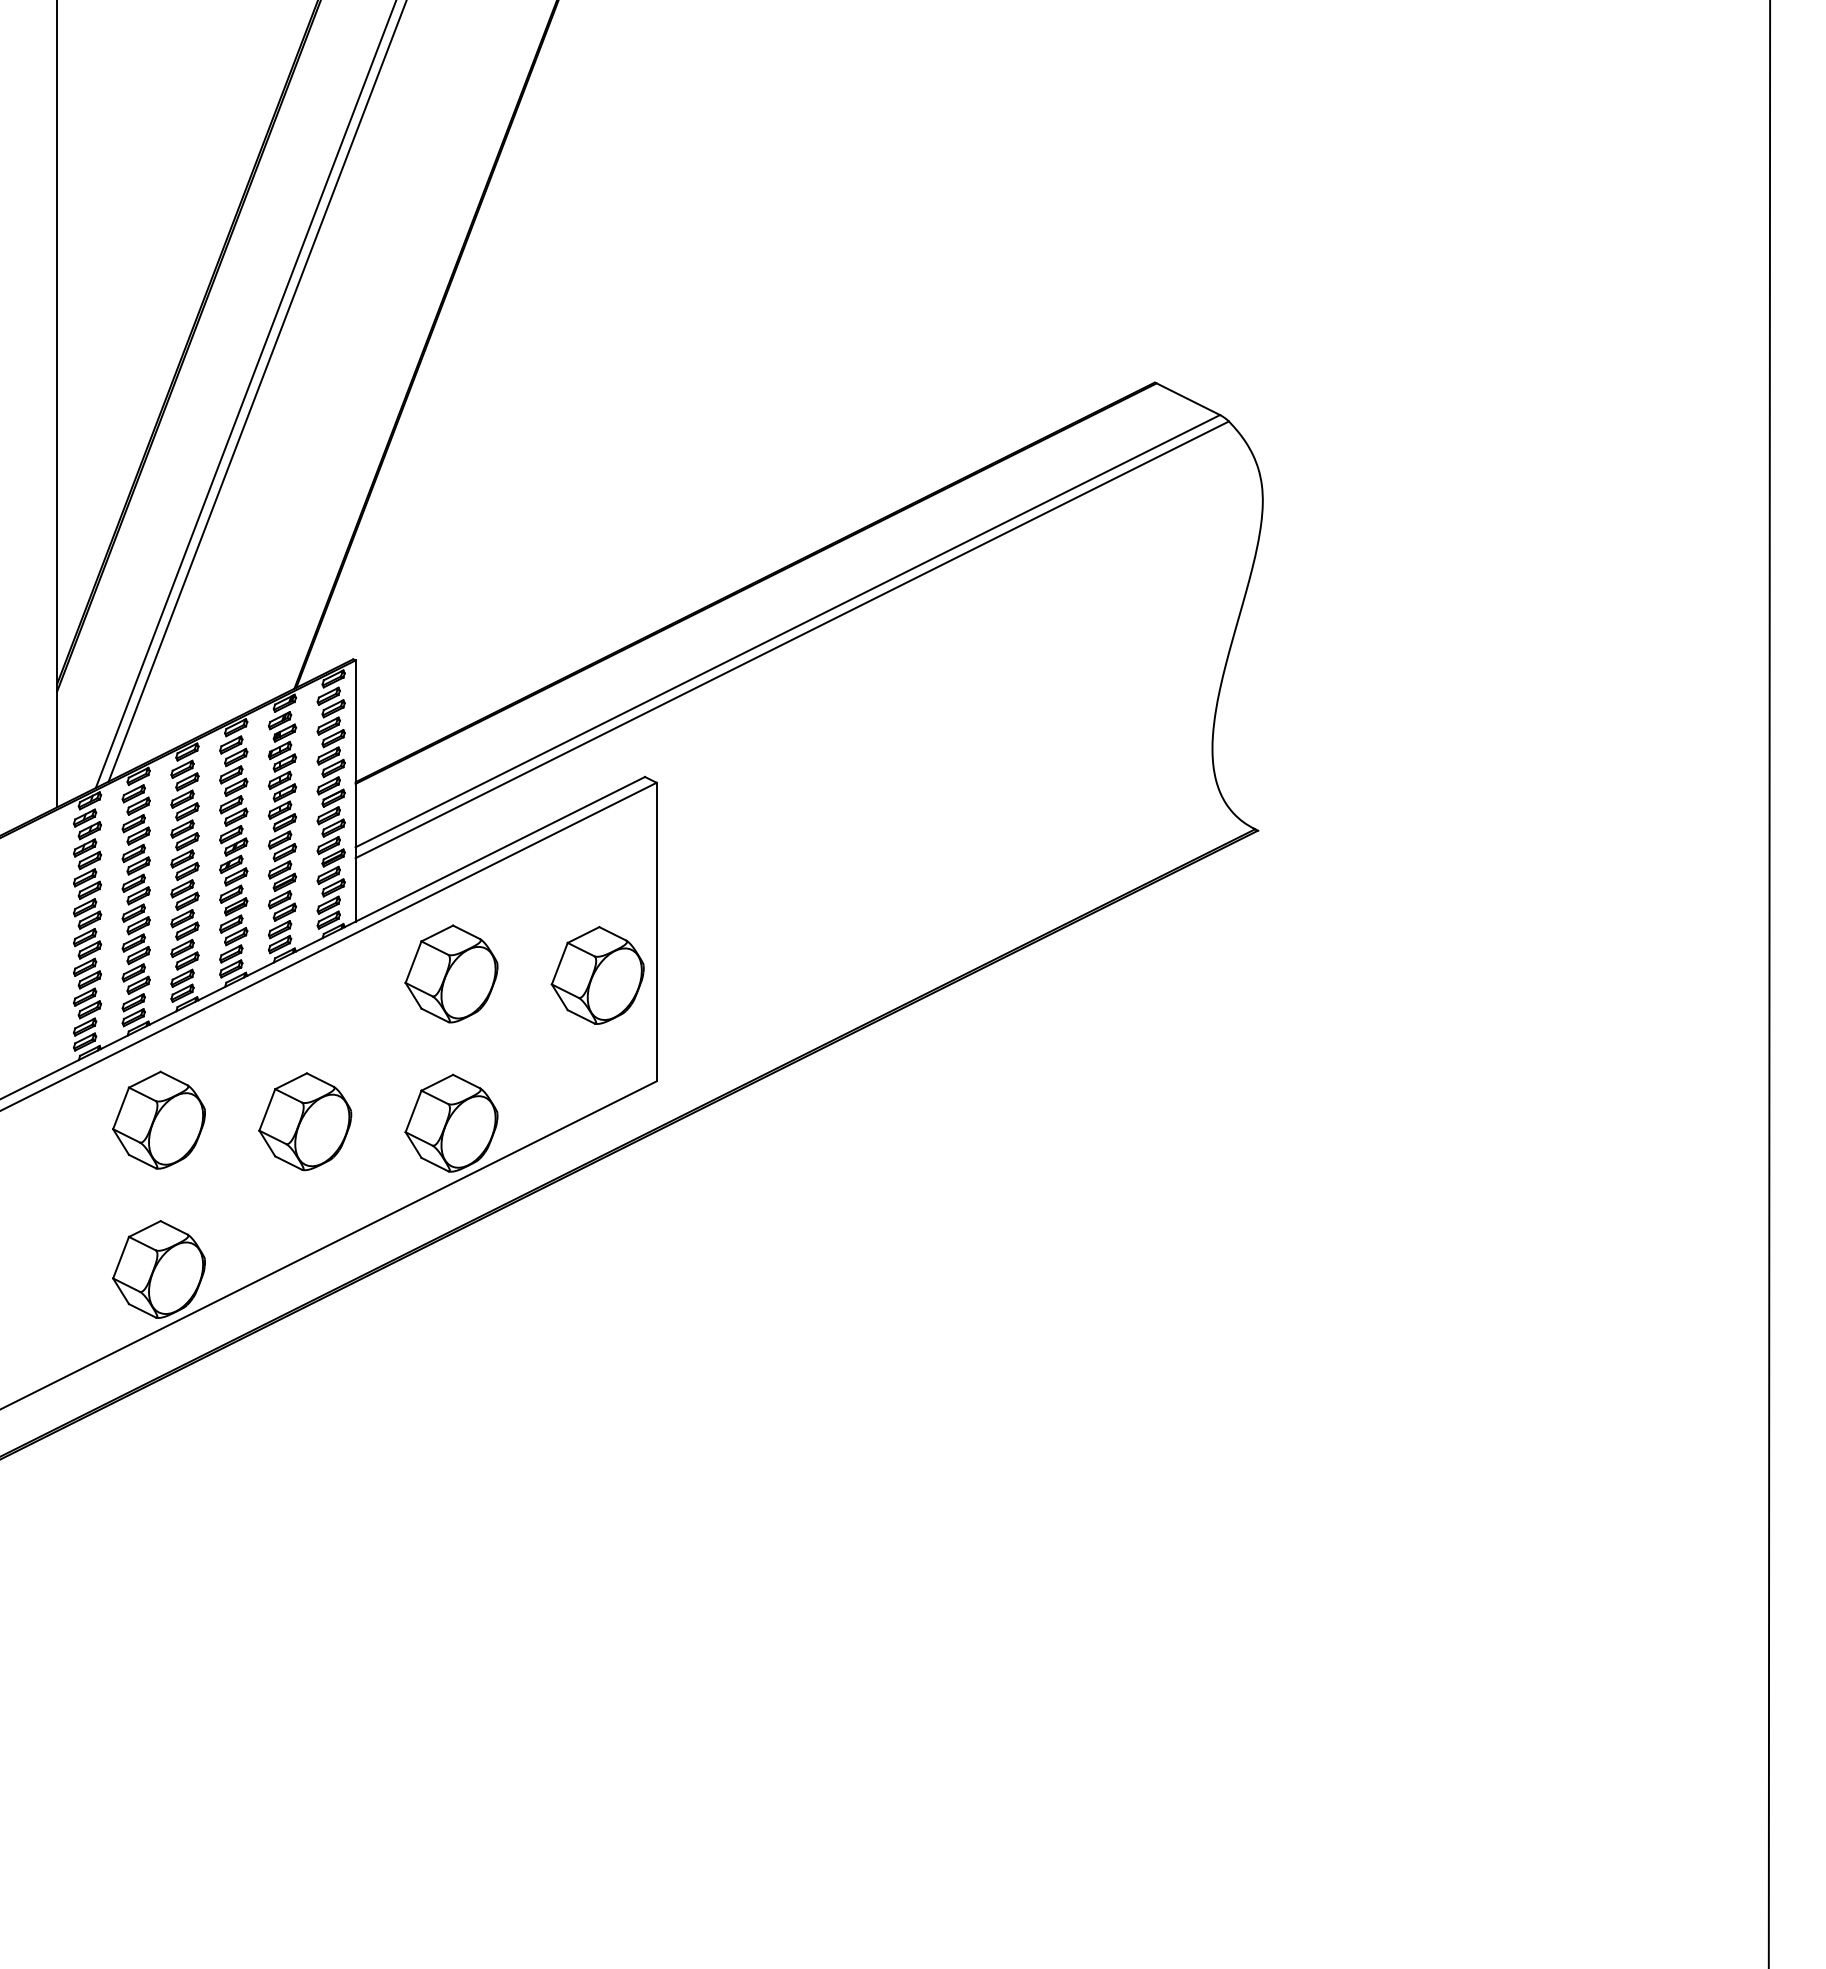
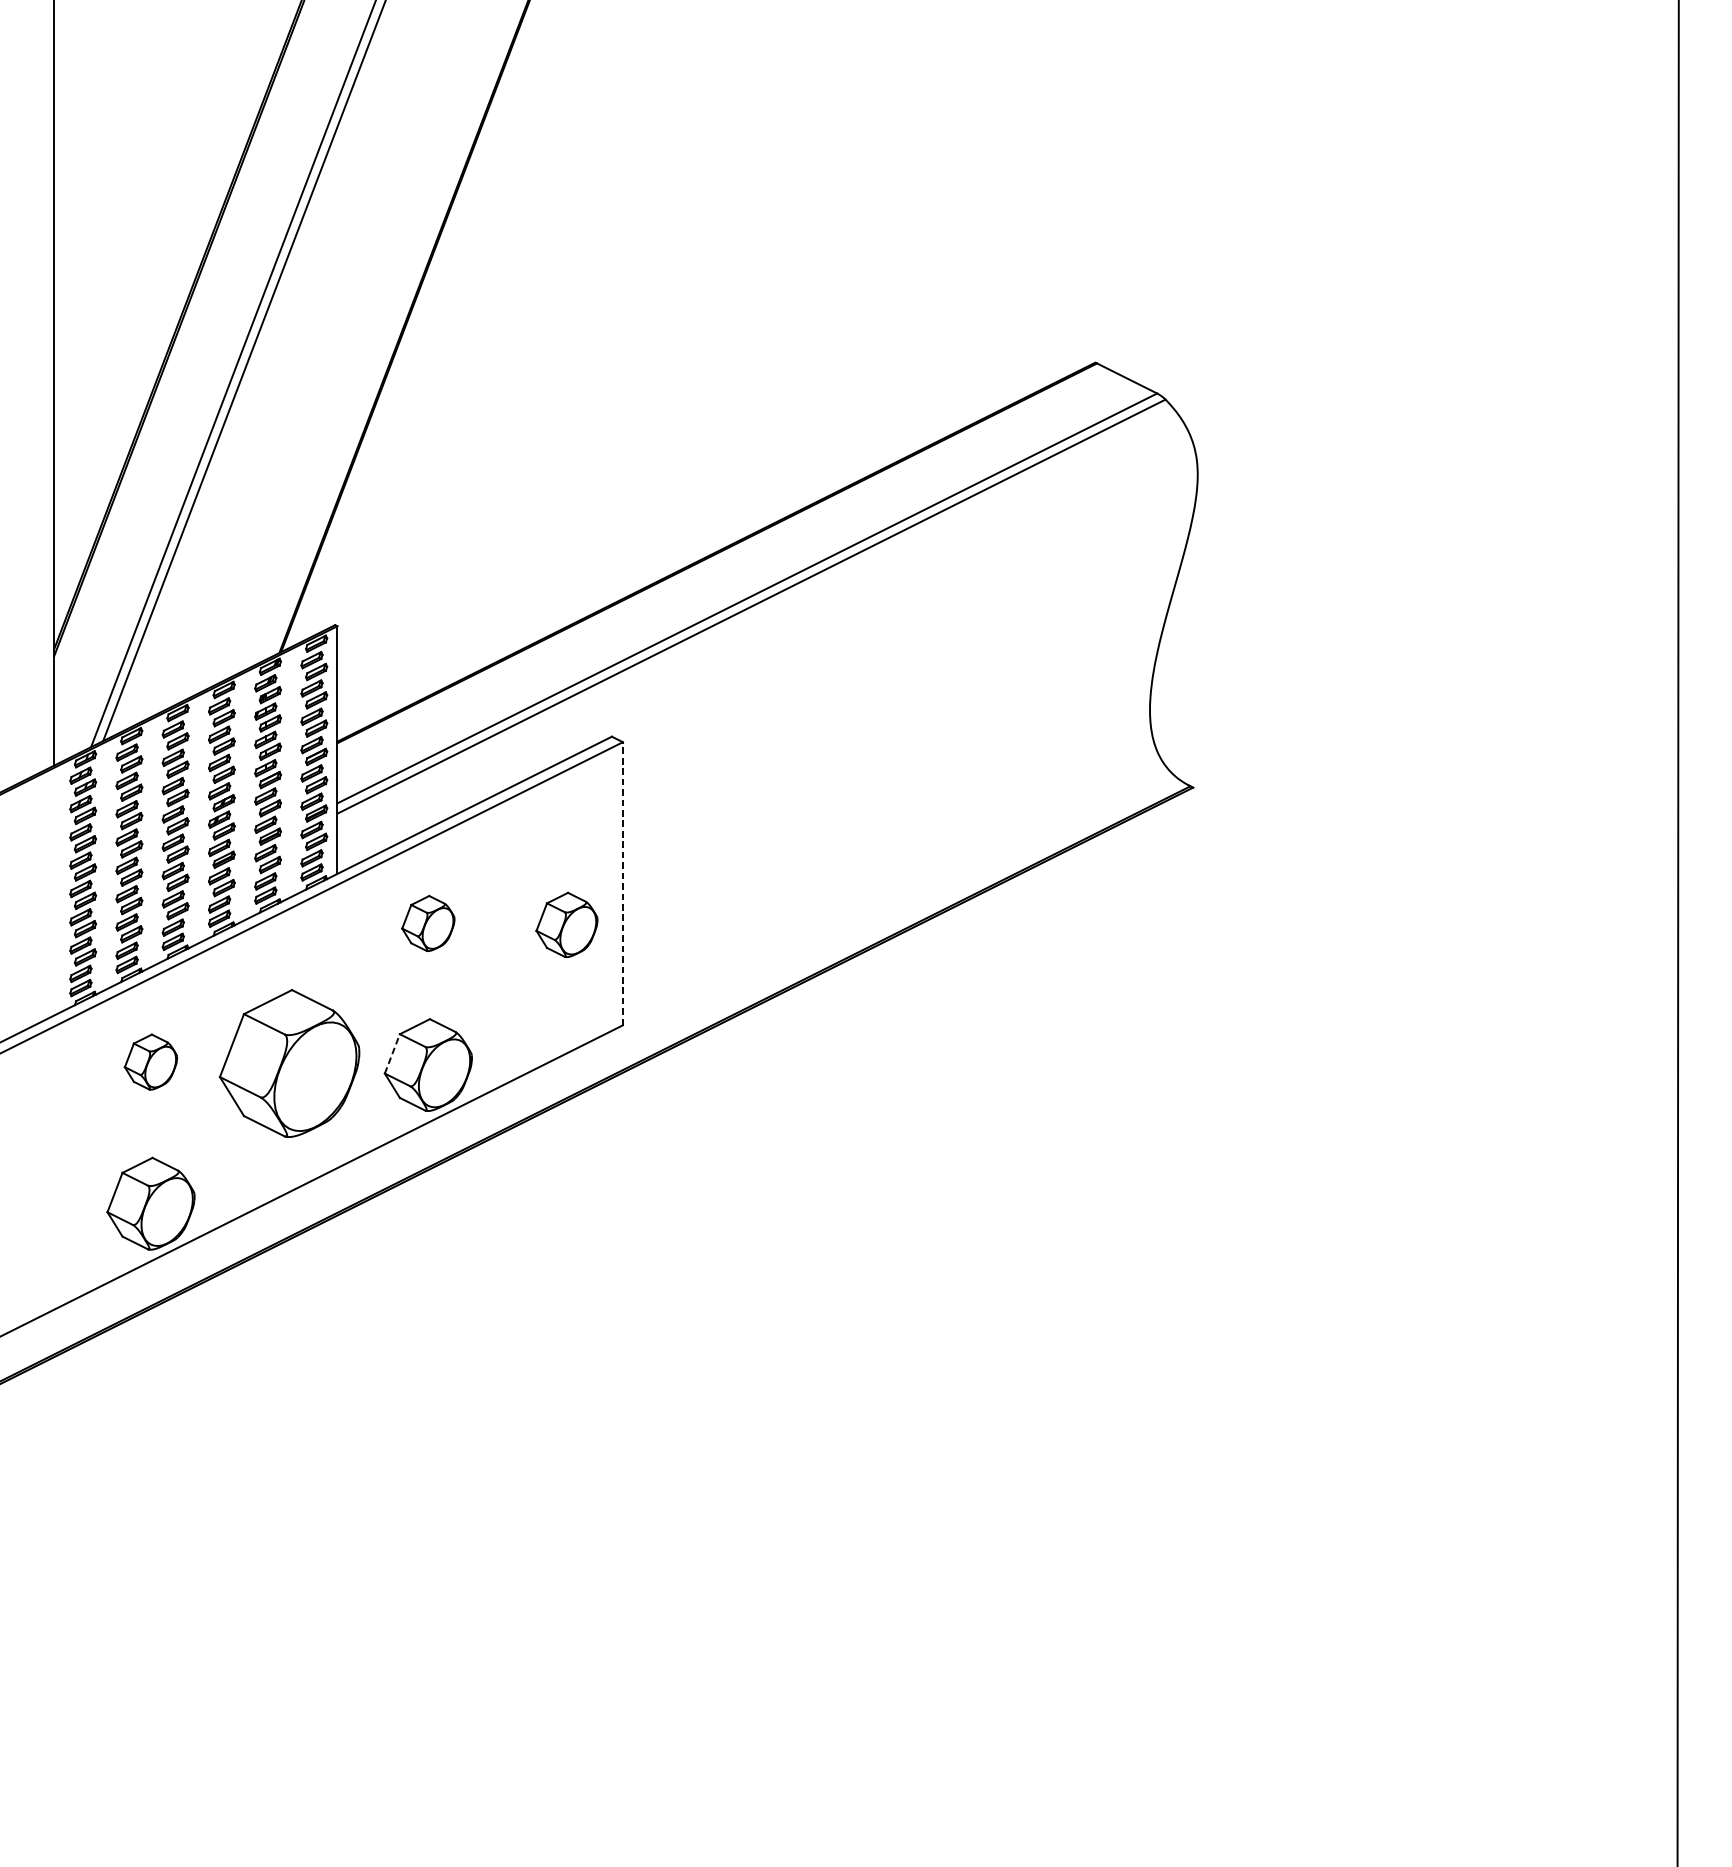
line: (656, 931) -> (622, 883), solid -> dashed
part: (451, 973) -> (428, 923), size x0.6
part: (597, 975) -> (566, 924), size x0.7
line: (413, 1111) -> (392, 1053), solid -> dashed
part: (158, 1119) -> (150, 1061), size x0.6
part: (305, 1121) -> (289, 1063), size x1.6

